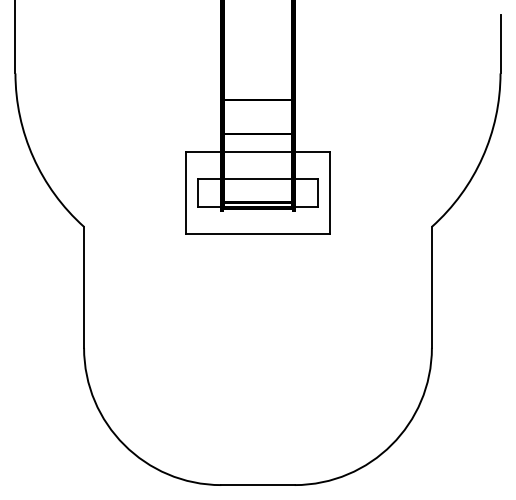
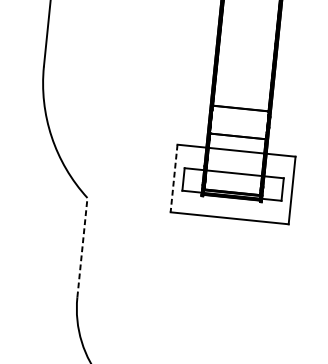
line: (186, 193) -> (174, 179), solid -> dashed
line: (84, 287) -> (82, 247), solid -> dashed

